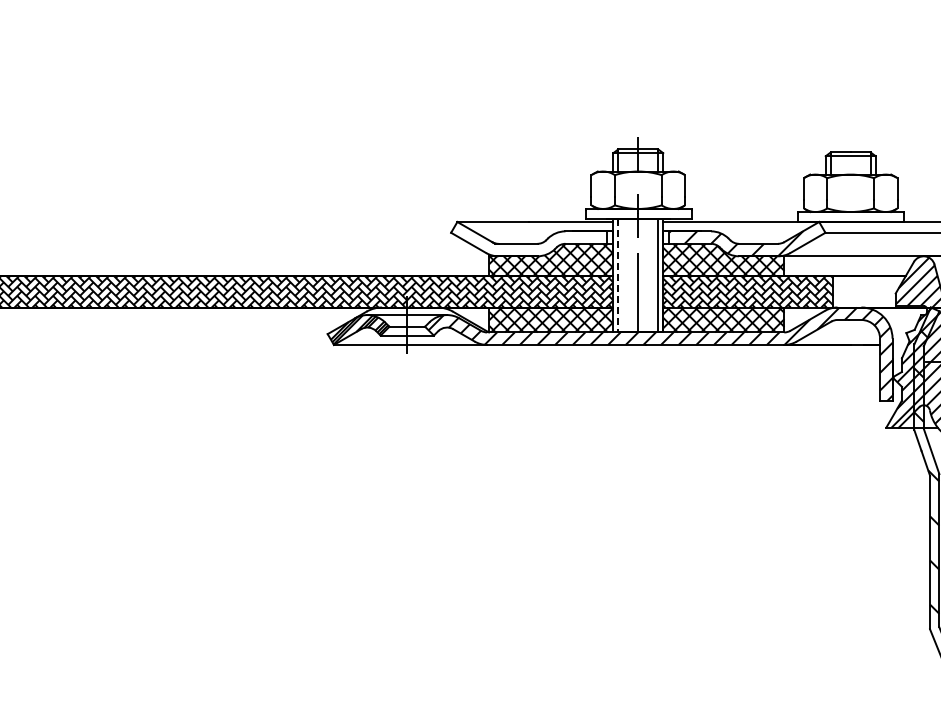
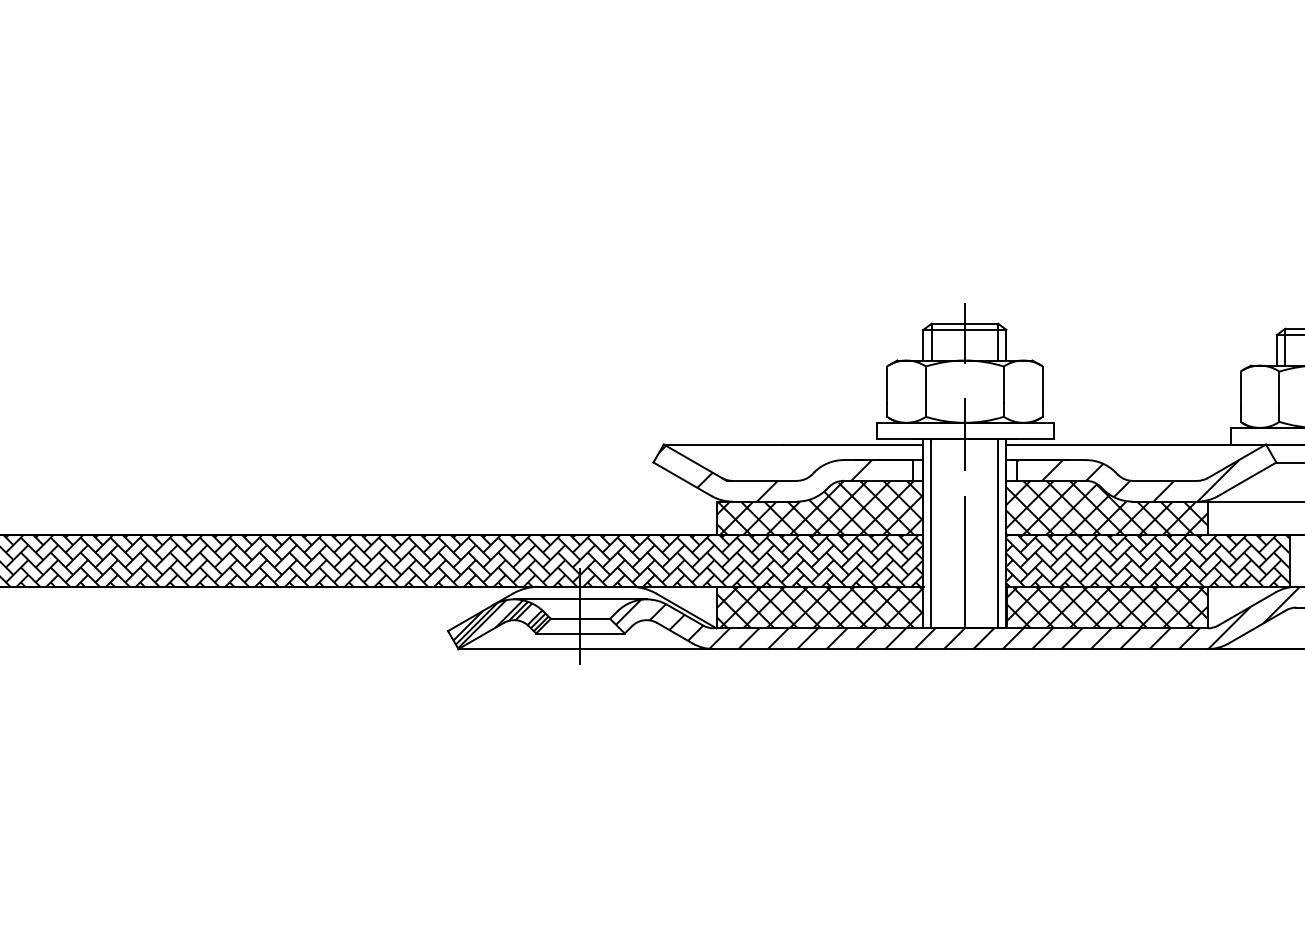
hatch: (518, 239) -> (765, 473), added
line: (617, 275) -> (930, 533), dashed -> solid

